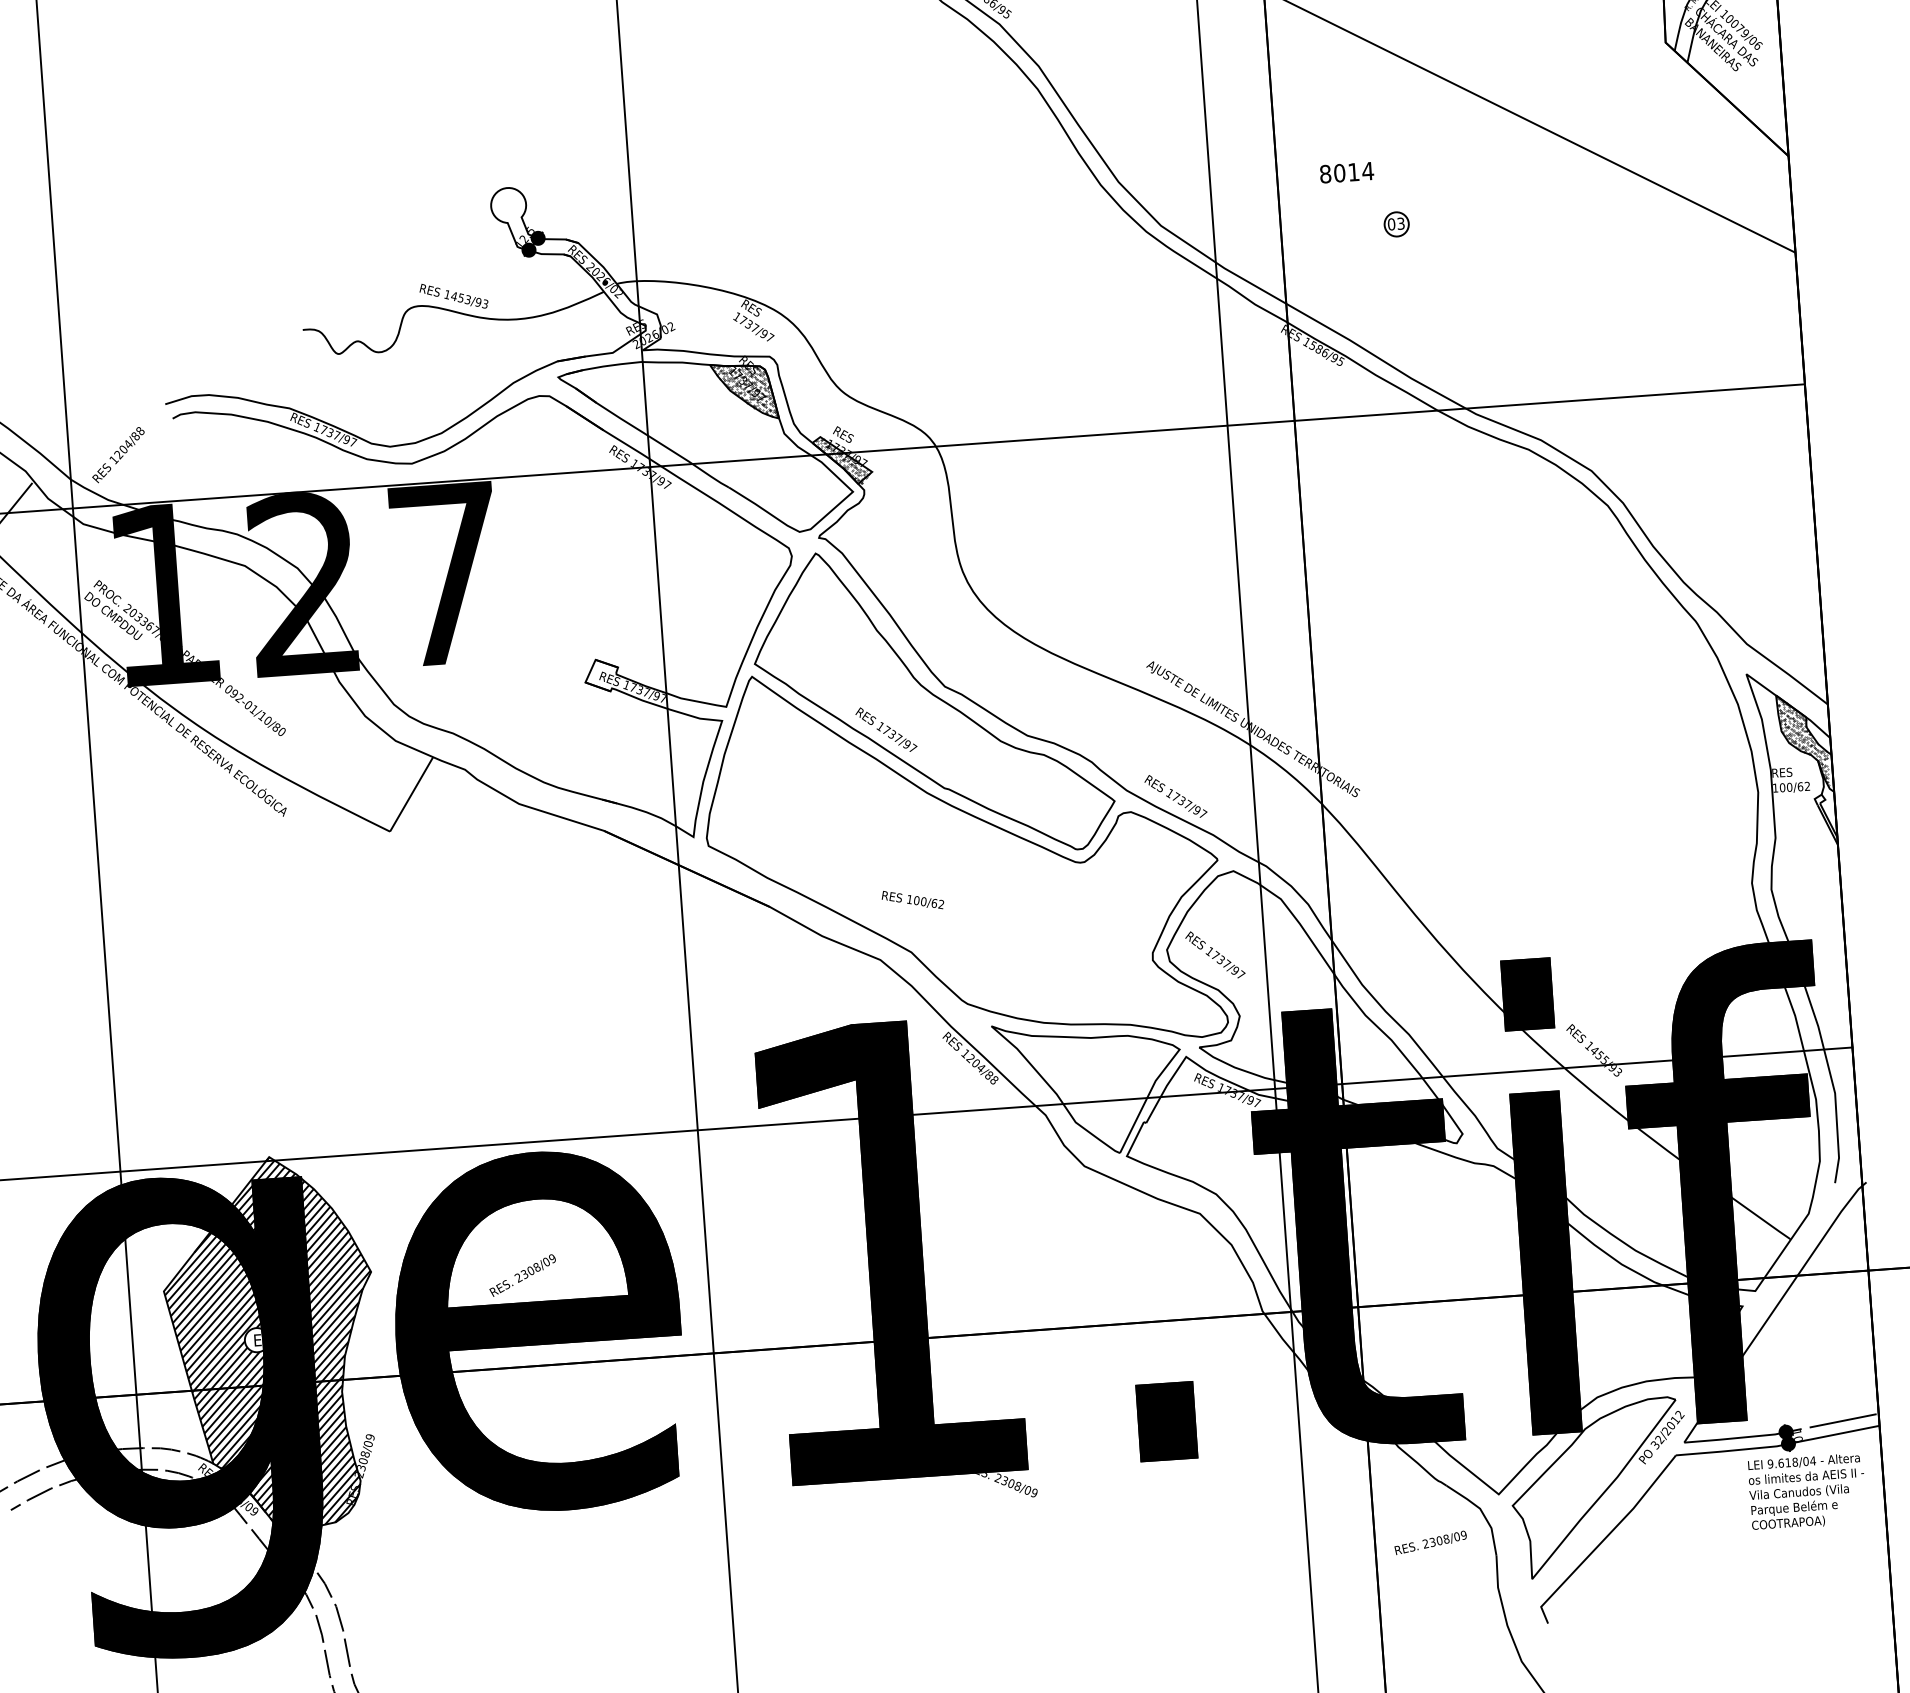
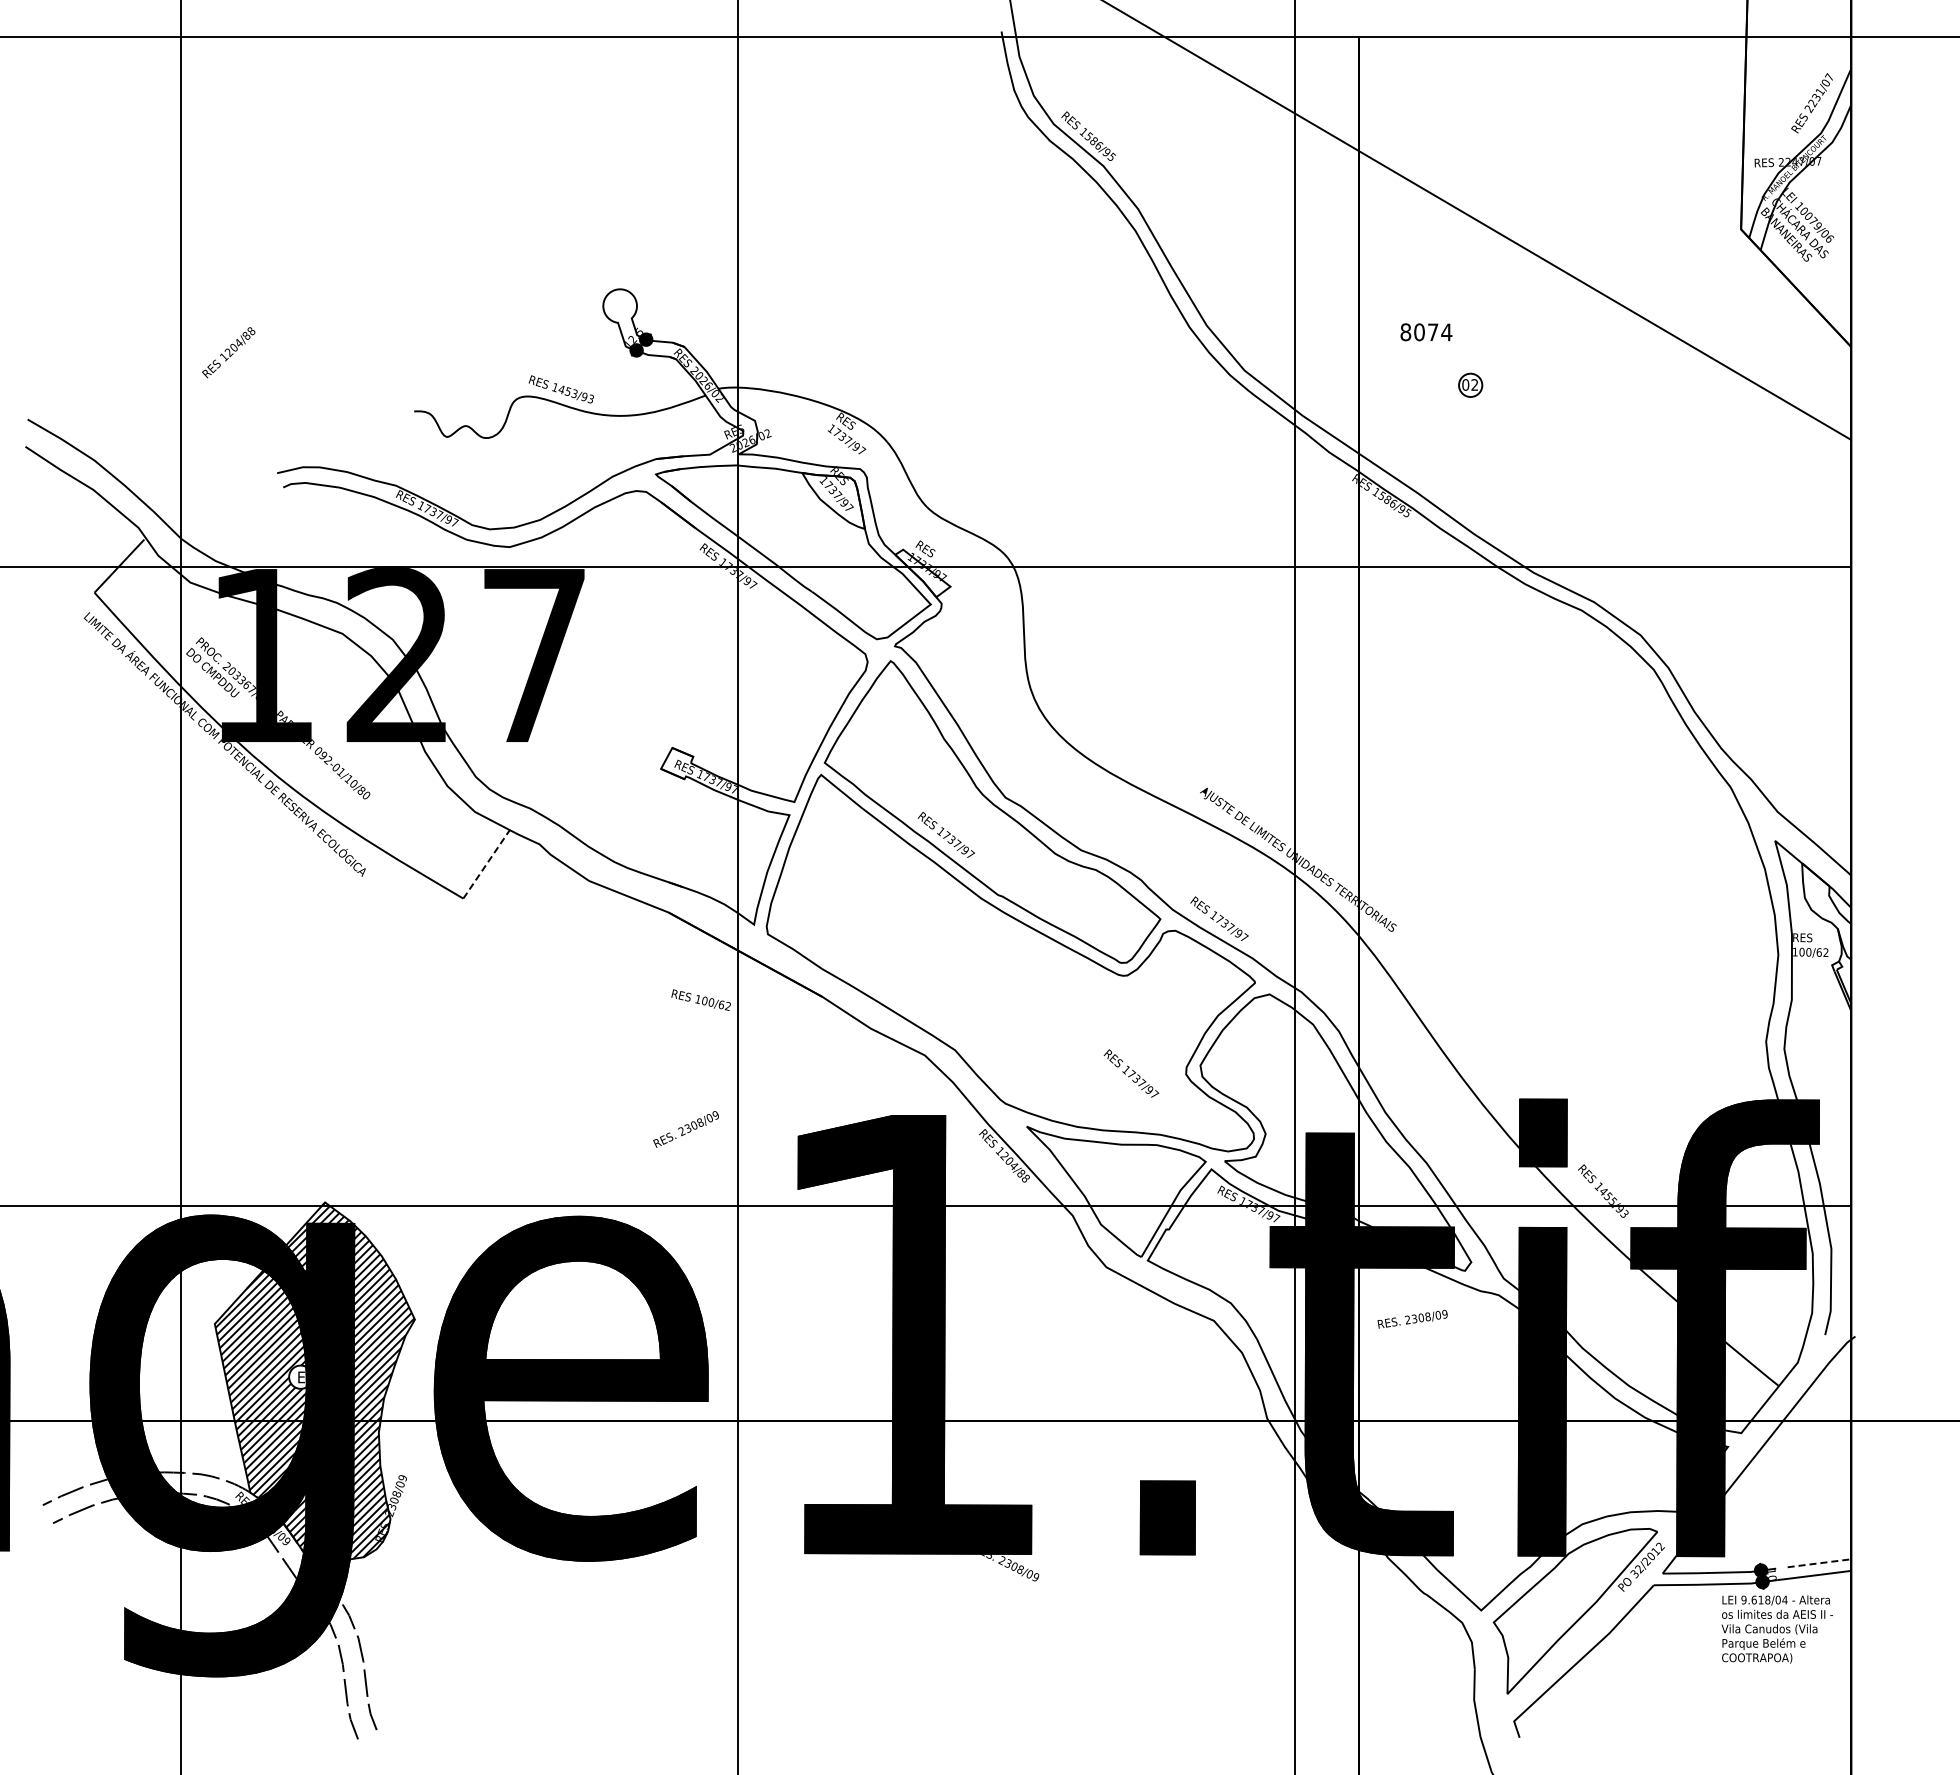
text: (1354, 171) -> (1433, 331), 8014 -> 8074
text: (1400, 223) -> (1474, 384), 03 -> 02
hatch: (745, 391) -> (834, 500), removed
text: (118, 454) -> (228, 352), moved
hatch: (842, 461) -> (922, 574), removed
hatch: (1802, 740) -> (1824, 908), removed
line: (411, 793) -> (486, 863), solid -> dashed
text: (912, 899) -> (700, 999), moved
text: (1215, 954) -> (1131, 1073), moved
text: (522, 1275) -> (685, 1129), moved
line: (1843, 1420) -> (1816, 1563), solid -> dashed
text: (1430, 1542) -> (1412, 1318), moved

